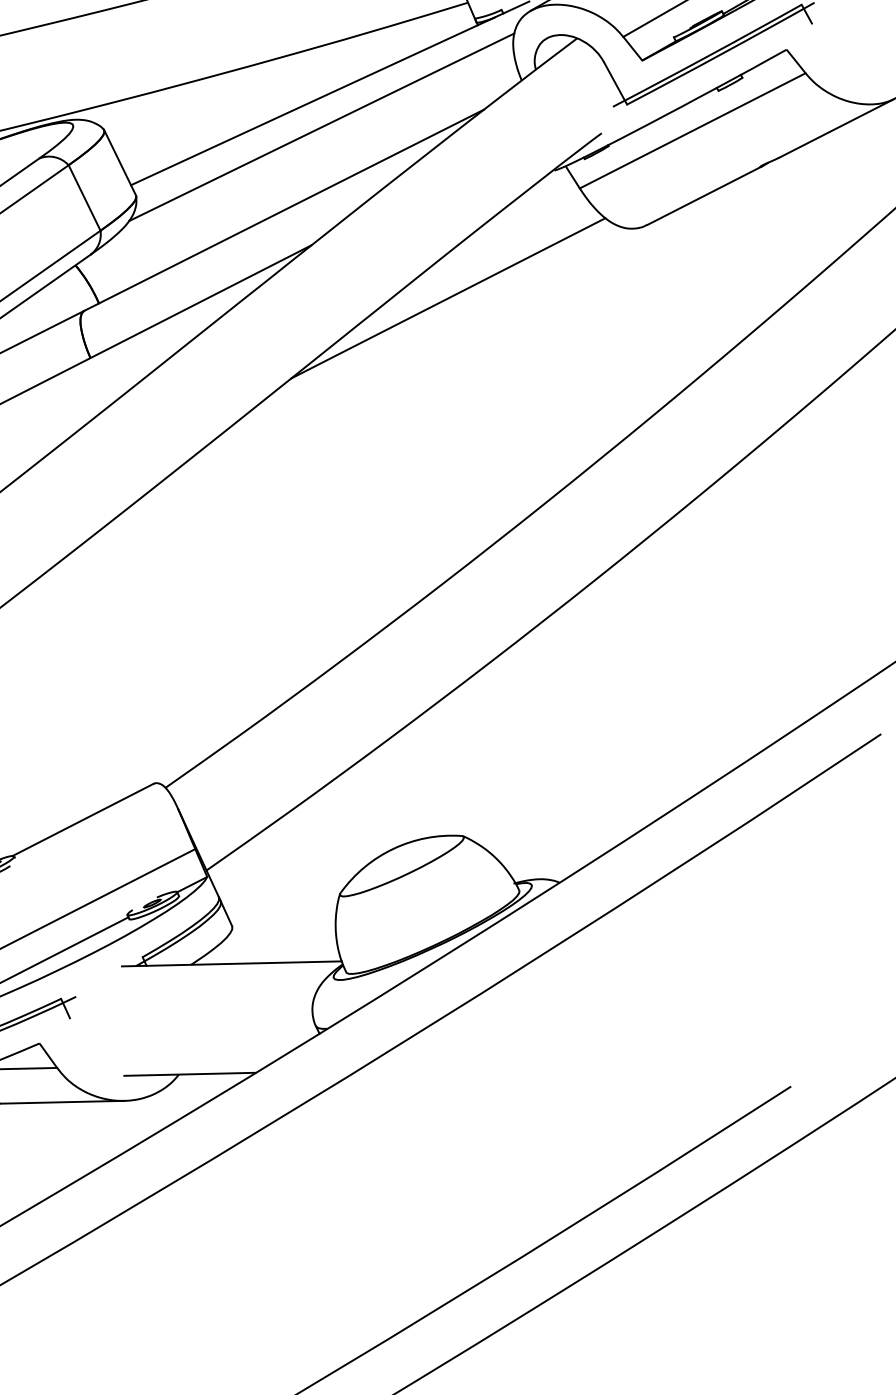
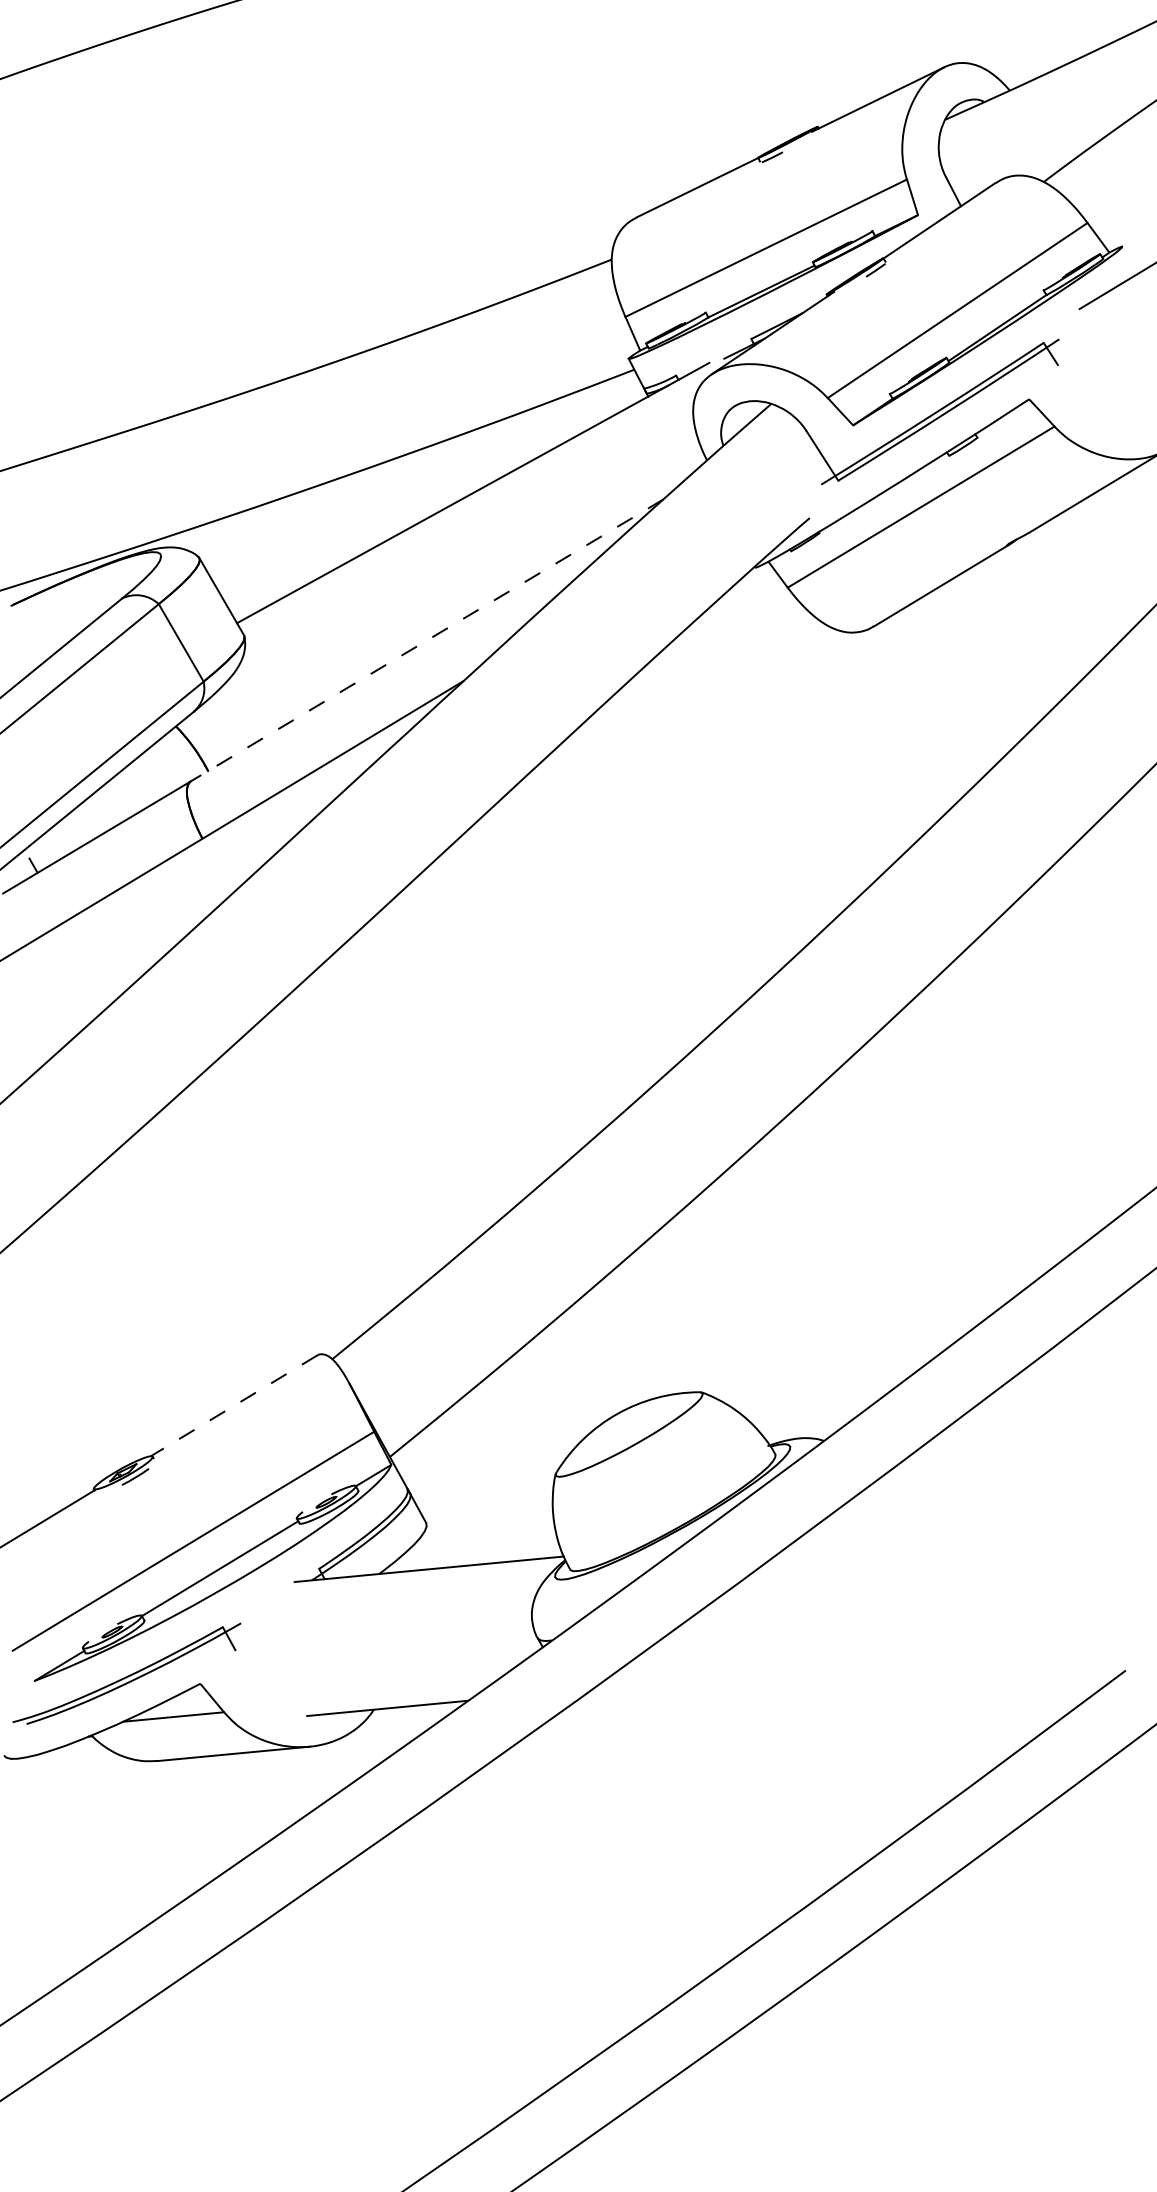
line: (321, 127) -> (465, 535), removed
line: (283, 210) -> (426, 640), solid -> dashed
line: (447, 297) -> (635, 733), removed
line: (82, 820) -> (233, 1406), solid -> dashed

